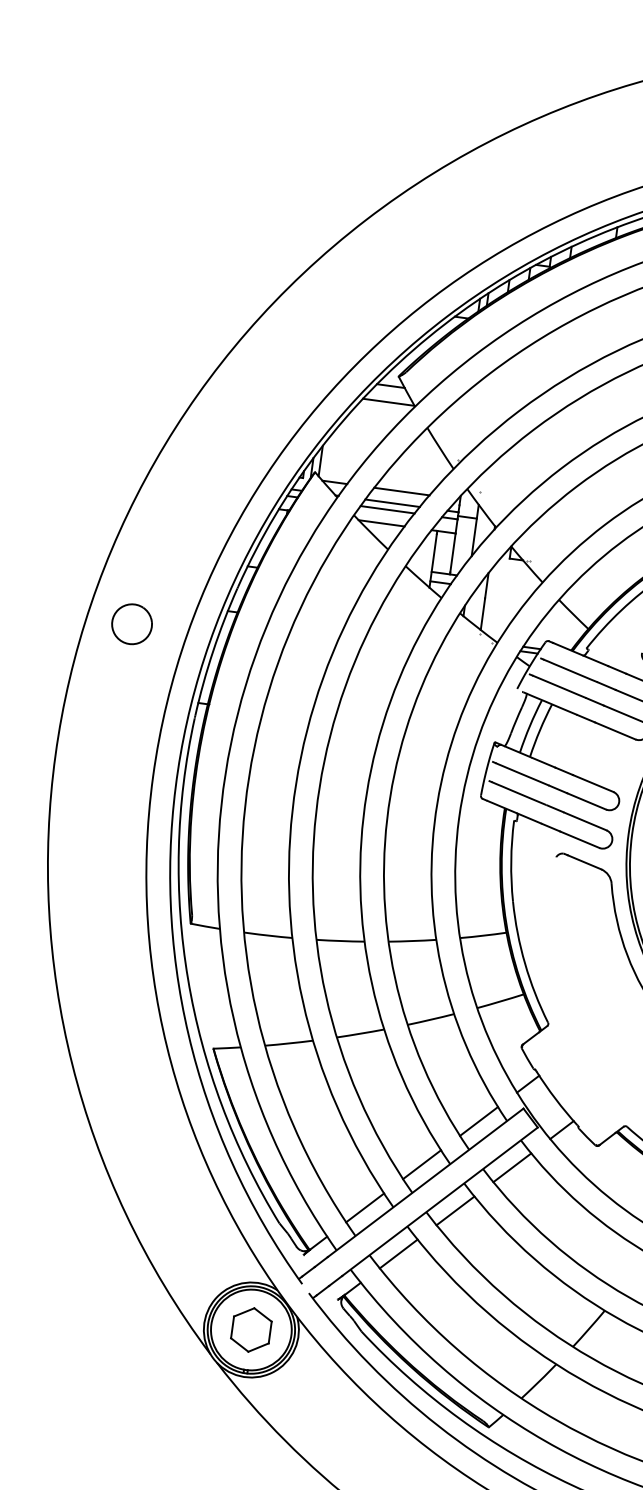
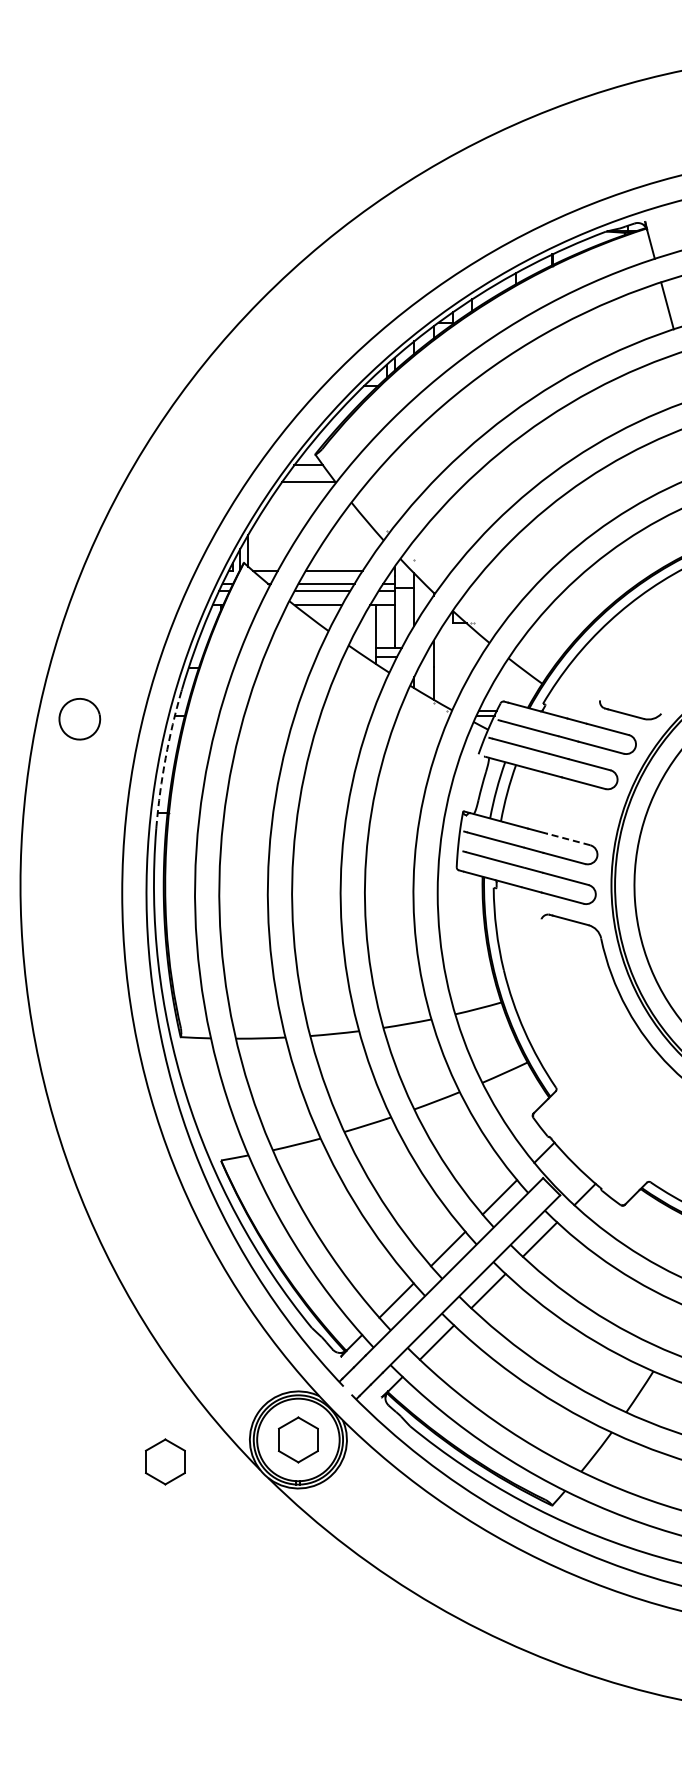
part: (131, 624) -> (79, 719), moved
arc: (213, 651) -> (165, 758), solid -> dashed
line: (593, 783) -> (568, 839), solid -> dashed
part: (119, 1333) -> (165, 1461), added

